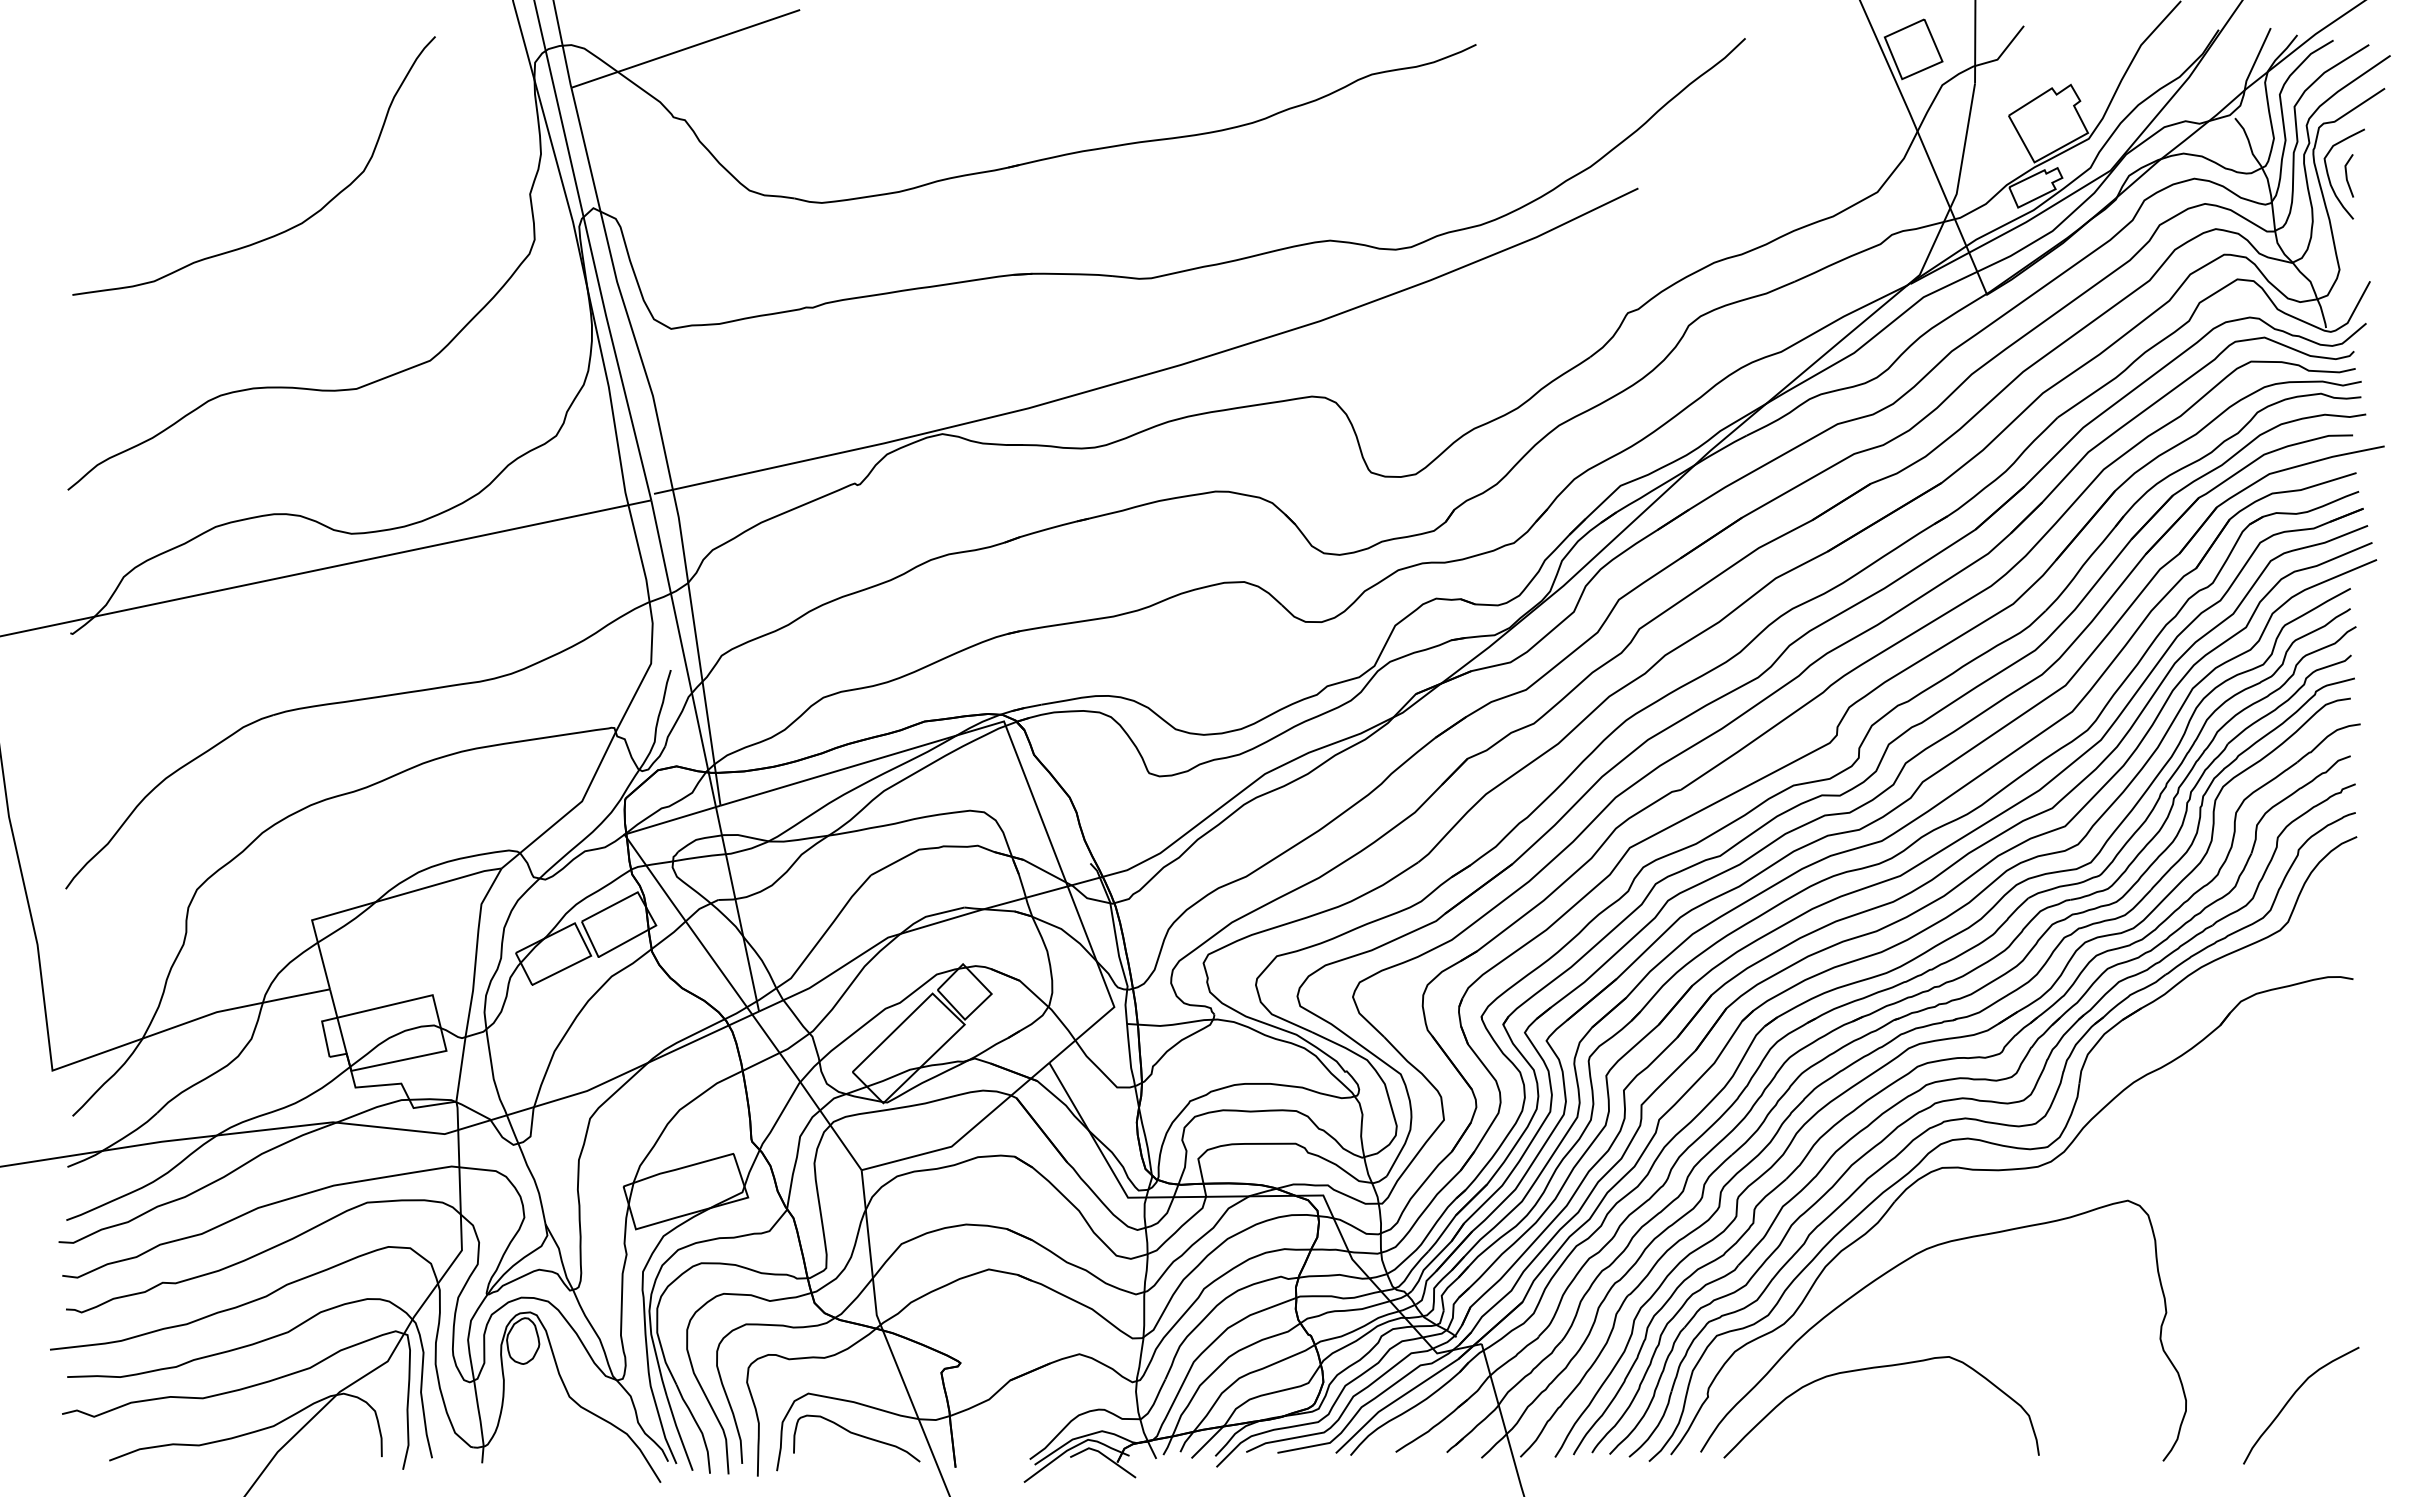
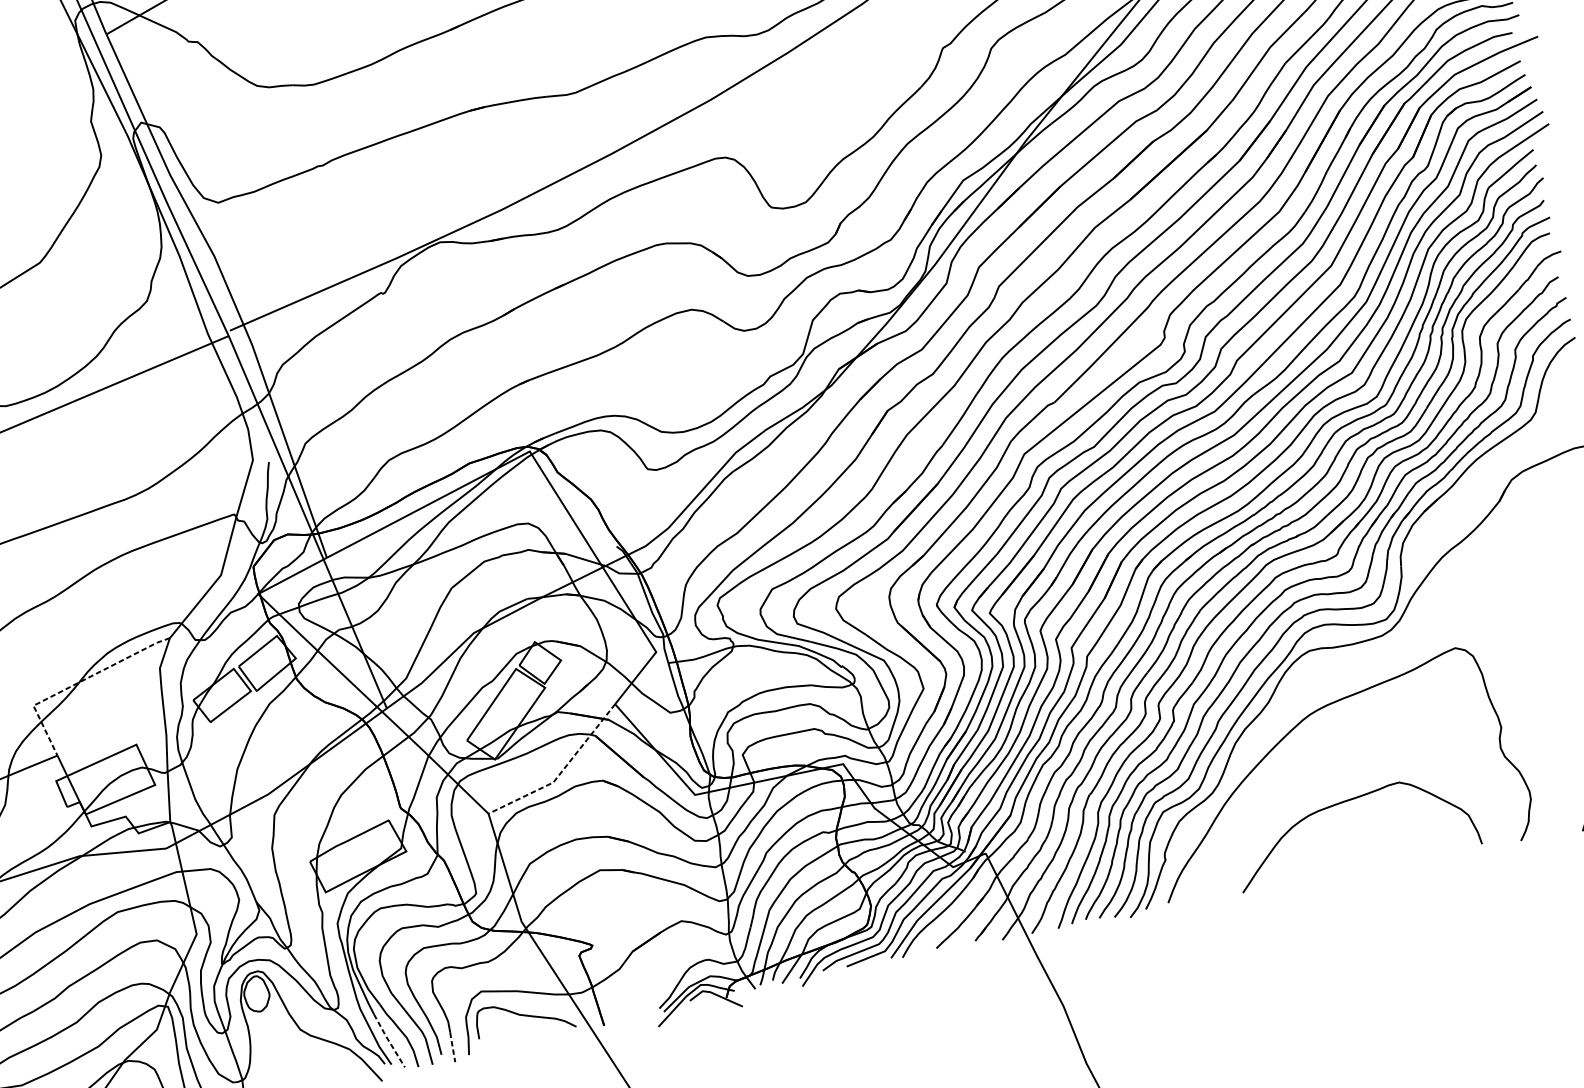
line: (372, 903) -> (76, 684), solid -> dashed
line: (964, 1135) -> (561, 772), solid -> dashed
curve: (1877, 1368) -> (1346, 801), moved
line: (678, 1433) -> (388, 1041), solid -> dashed
line: (758, 1456) -> (452, 1046), solid -> dashed

